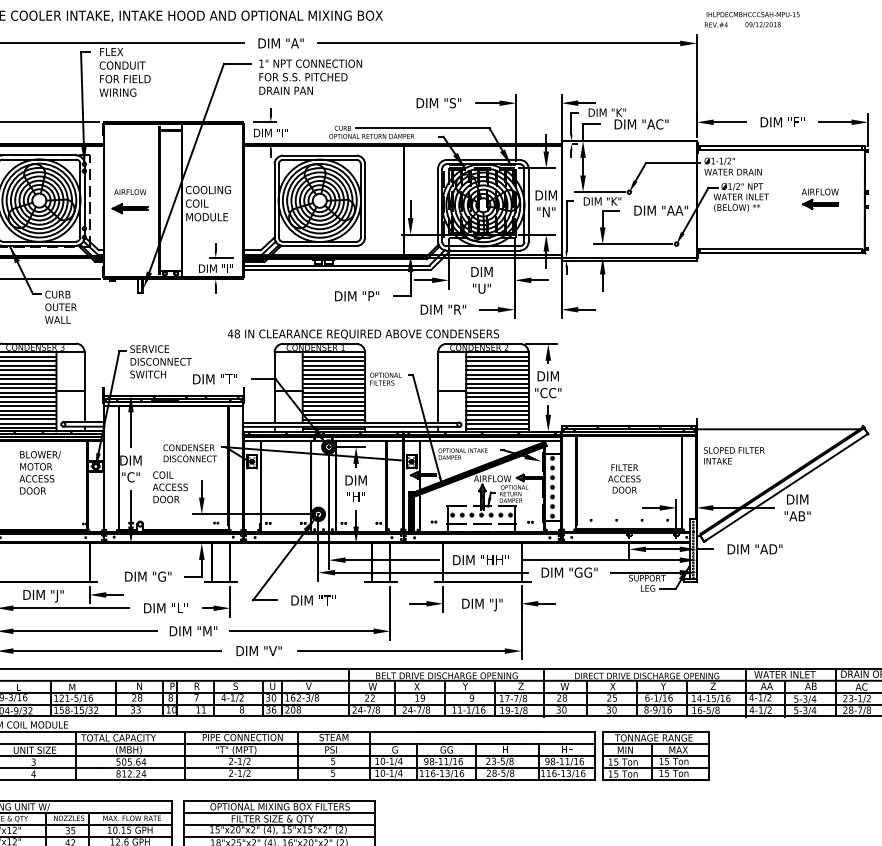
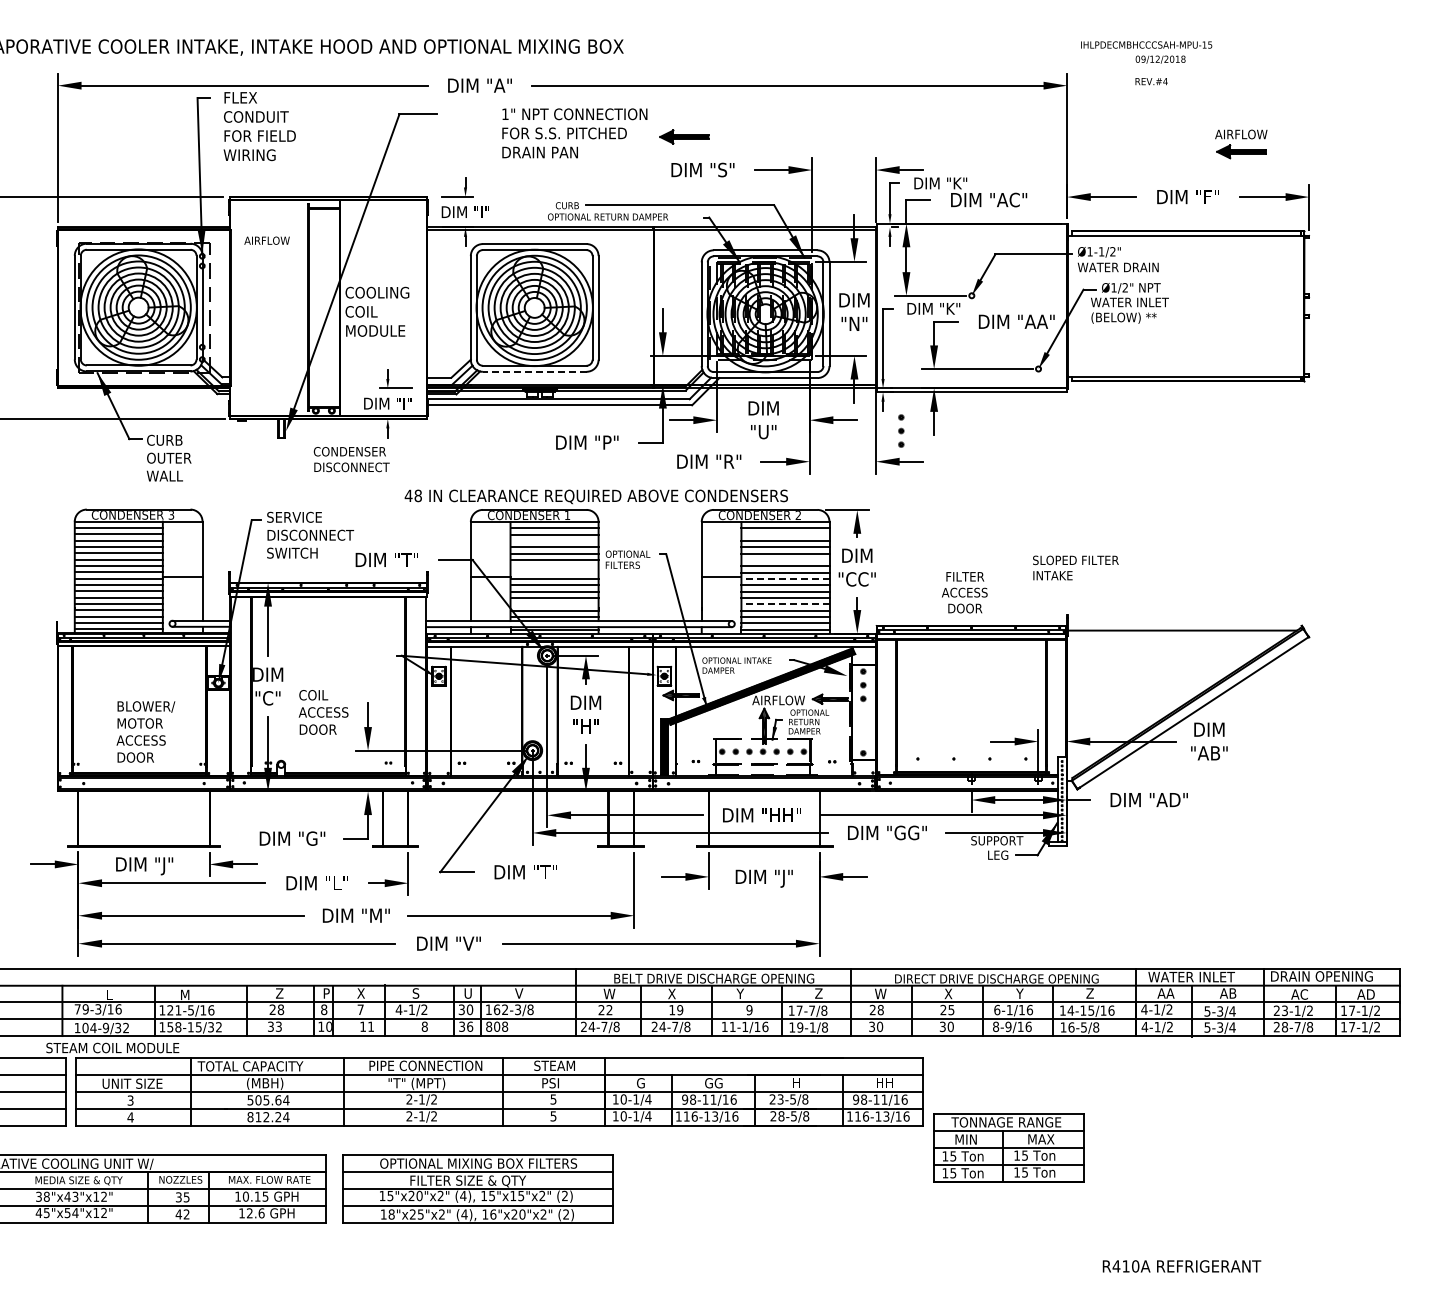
text: (716, 24) -> (1151, 81), moved
text: (310, 77) -> (574, 133), moved
text: (129, 192) -> (266, 240), moved
part: (820, 199) -> (1241, 144), moved
part: (129, 208) -> (684, 136), moved
line: (319, 245) -> (534, 371), solid -> dashed
line: (497, 361) -> (785, 534), removed
line: (333, 365) -> (554, 540), removed
line: (497, 378) -> (785, 559), removed
line: (333, 383) -> (554, 566), removed
line: (333, 388) -> (554, 572), removed
line: (496, 392) -> (784, 578), solid -> dashed
line: (333, 410) -> (554, 604), removed
line: (496, 410) -> (784, 604), solid -> dashed
text: (190, 453) -> (351, 459), moved
text: (733, 455) -> (1075, 567), moved
text: (39, 472) -> (145, 731), moved
text: (624, 478) -> (964, 592), moved
part: (552, 496) -> (901, 430), moved
text: (139, 686) -> (279, 993), N -> Z
text: (196, 686) -> (360, 993), R -> X
text: (287, 709) -> (489, 1026), 208 -> 808
part: (655, 755) -> (1008, 1147), moved

